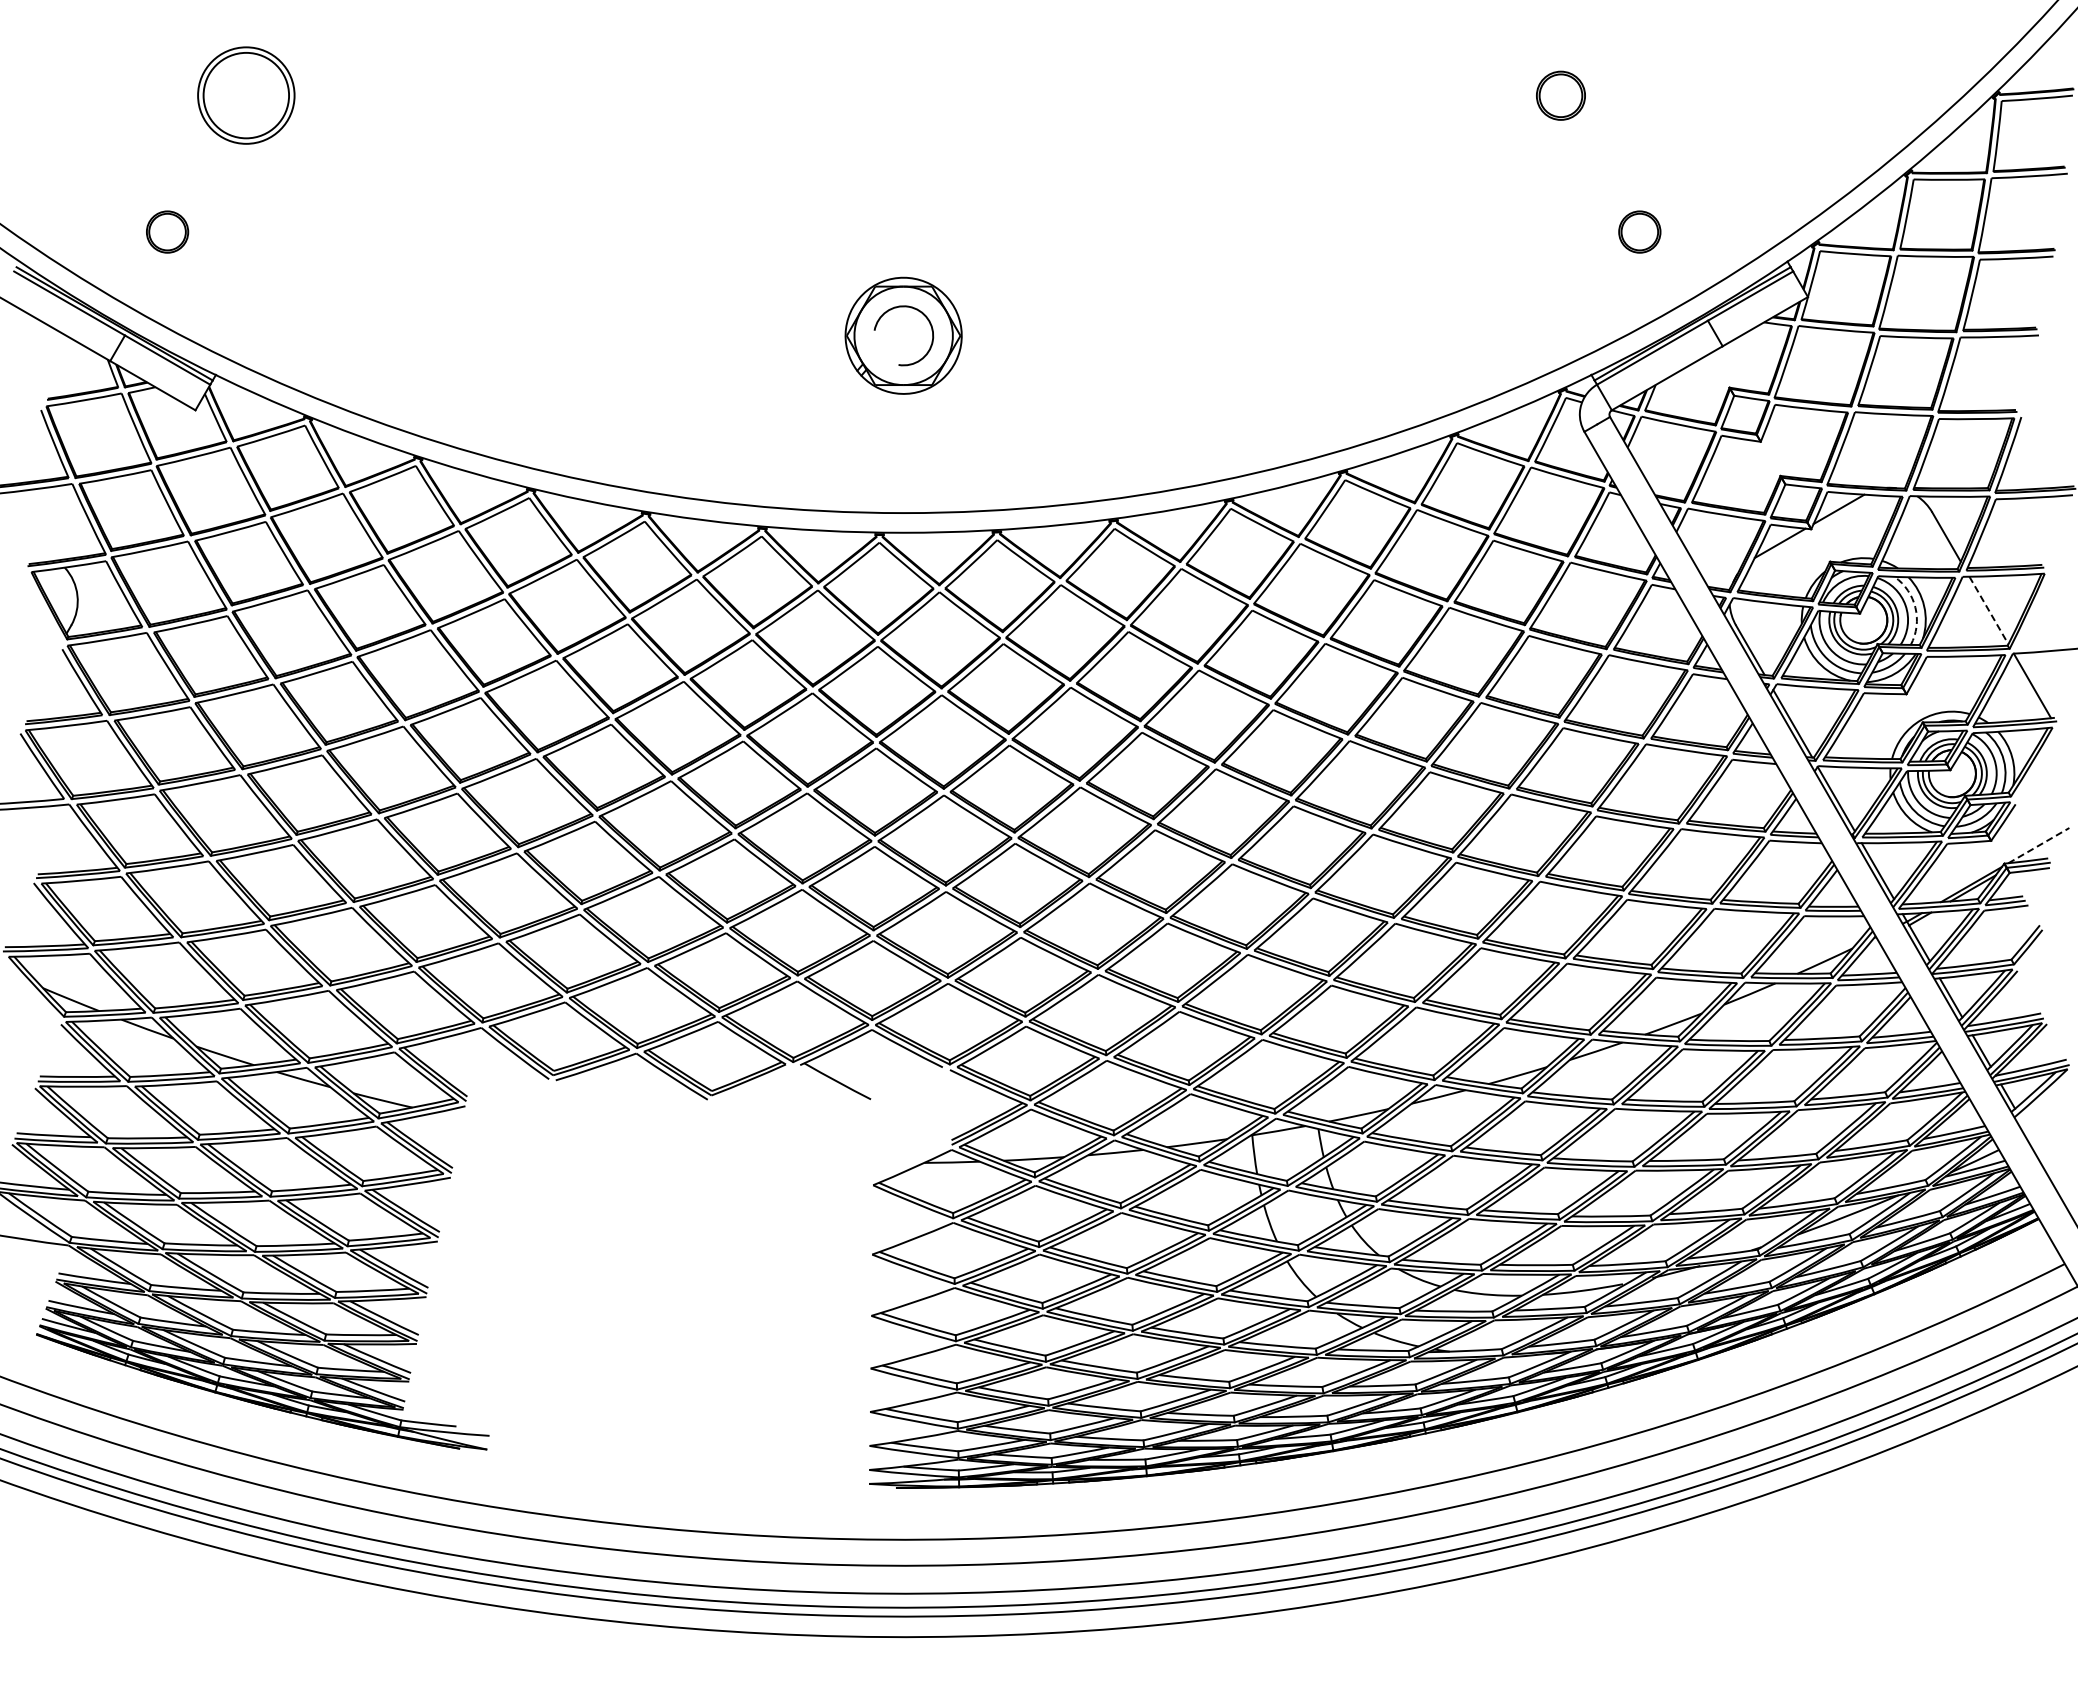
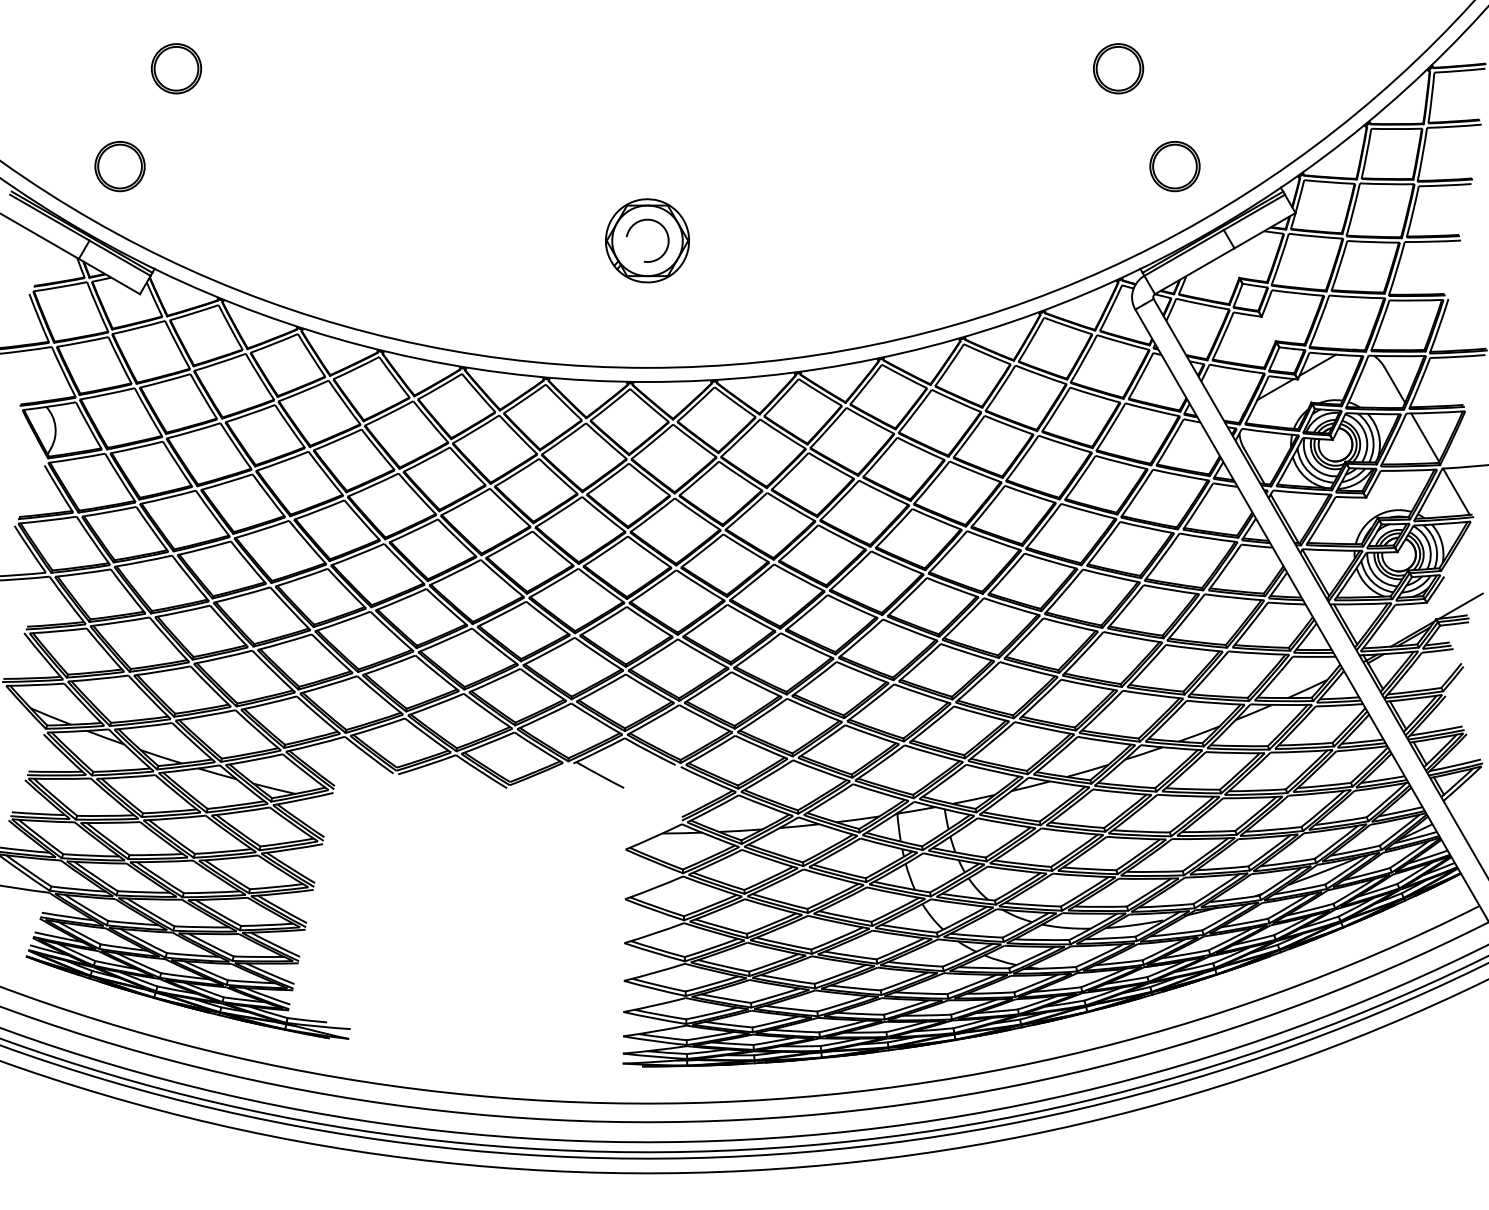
part: (246, 95) -> (176, 68), size x0.71
part: (1560, 95) -> (1118, 68), size x1.43
part: (167, 231) -> (119, 166), size x1.67
part: (1639, 231) -> (1174, 166), size x1.67
arc: (1915, 607) -> (1372, 435), dashed -> solid
line: (1988, 610) -> (1424, 437), dashed -> solid
line: (2039, 845) -> (1461, 606), dashed -> solid

